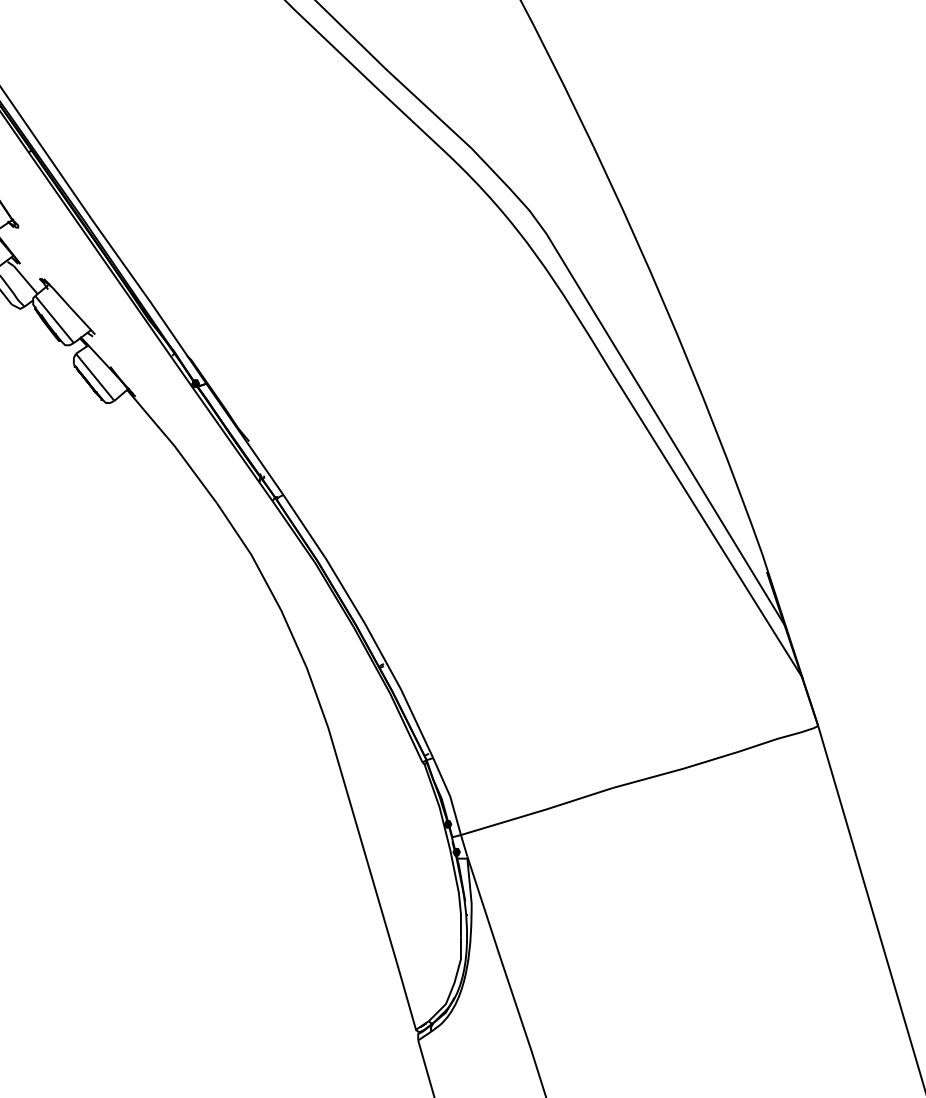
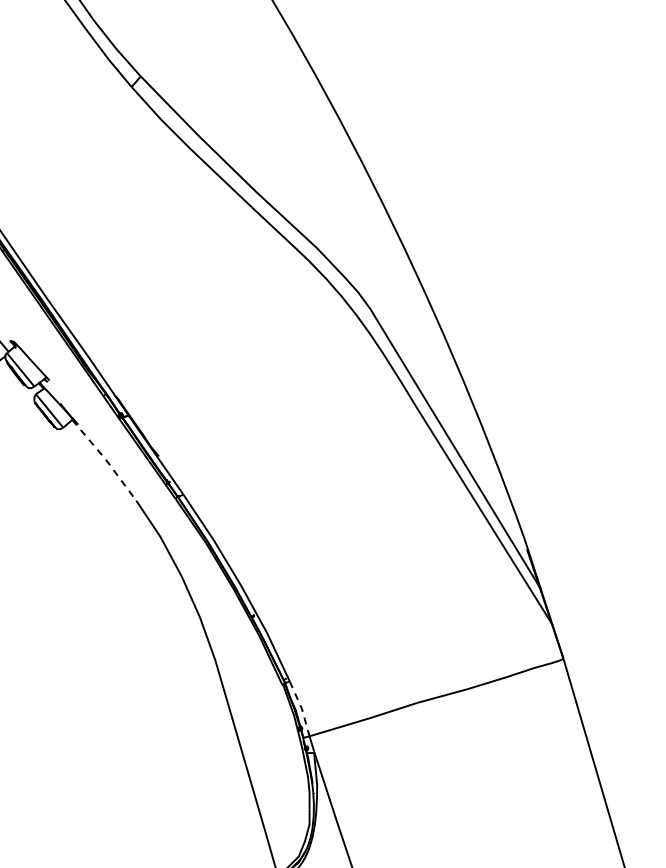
line: (173, 445) -> (105, 459), solid -> dashed
line: (449, 795) -> (301, 708), solid -> dashed

